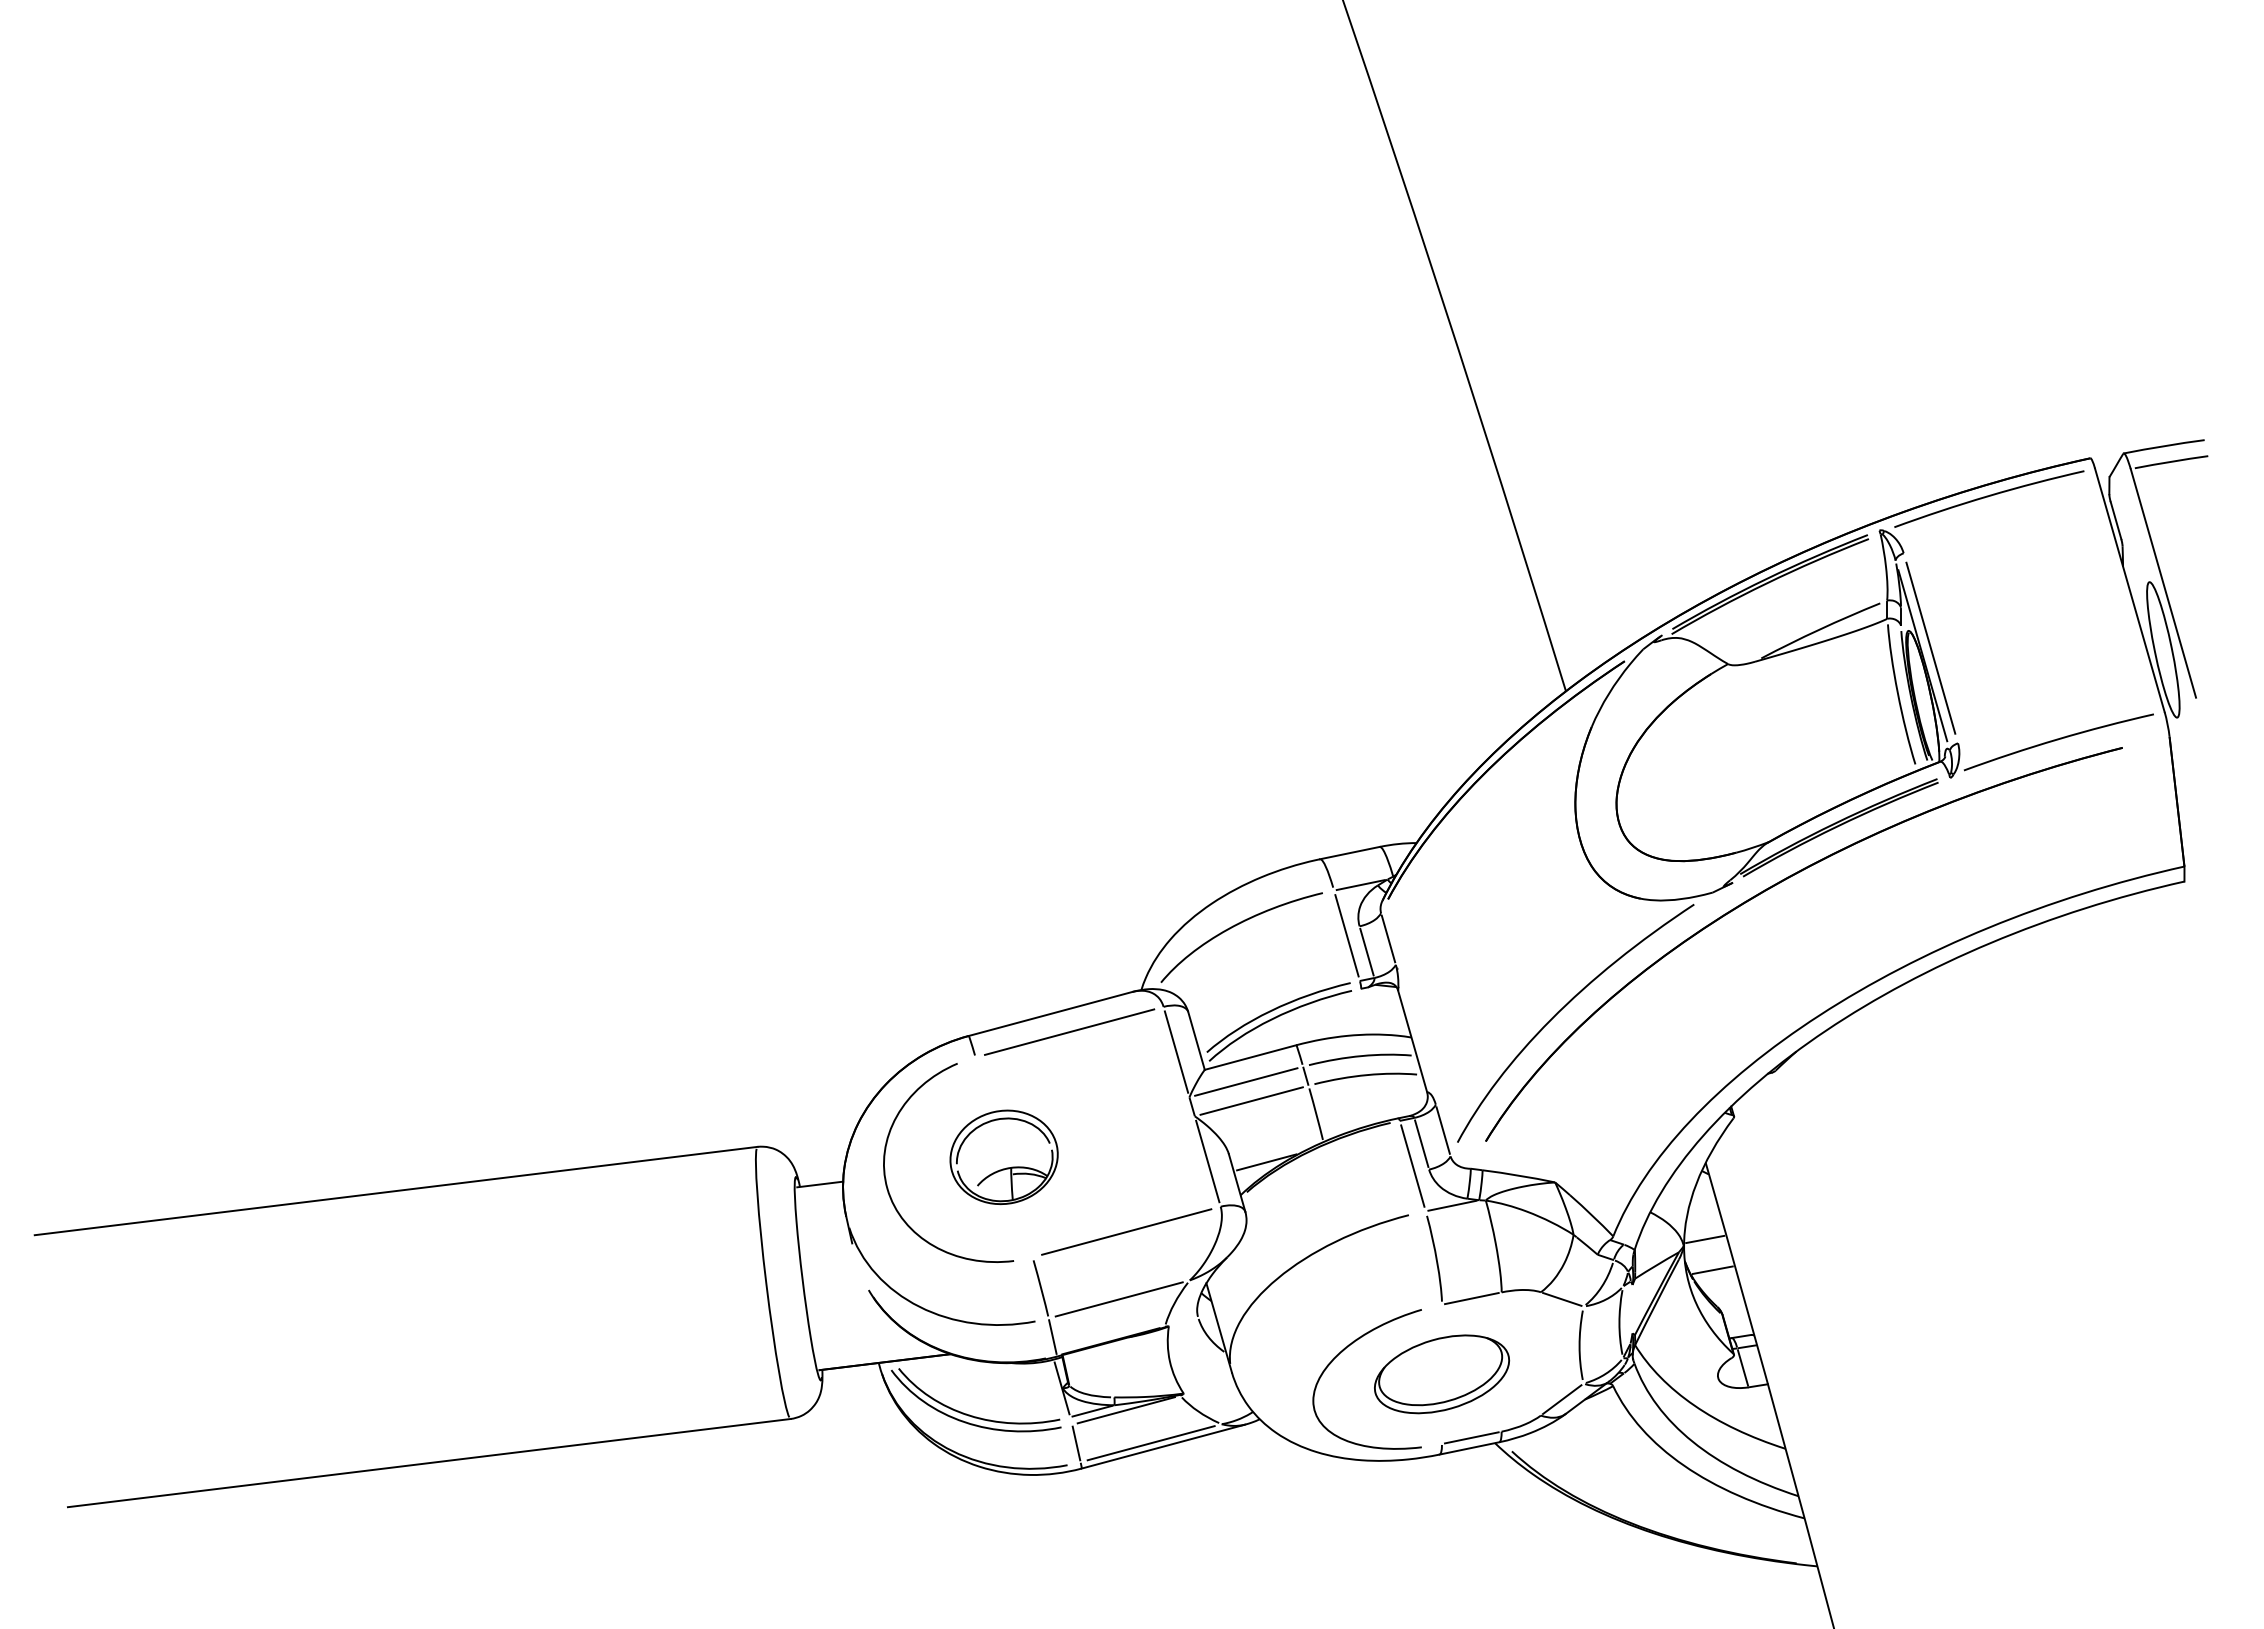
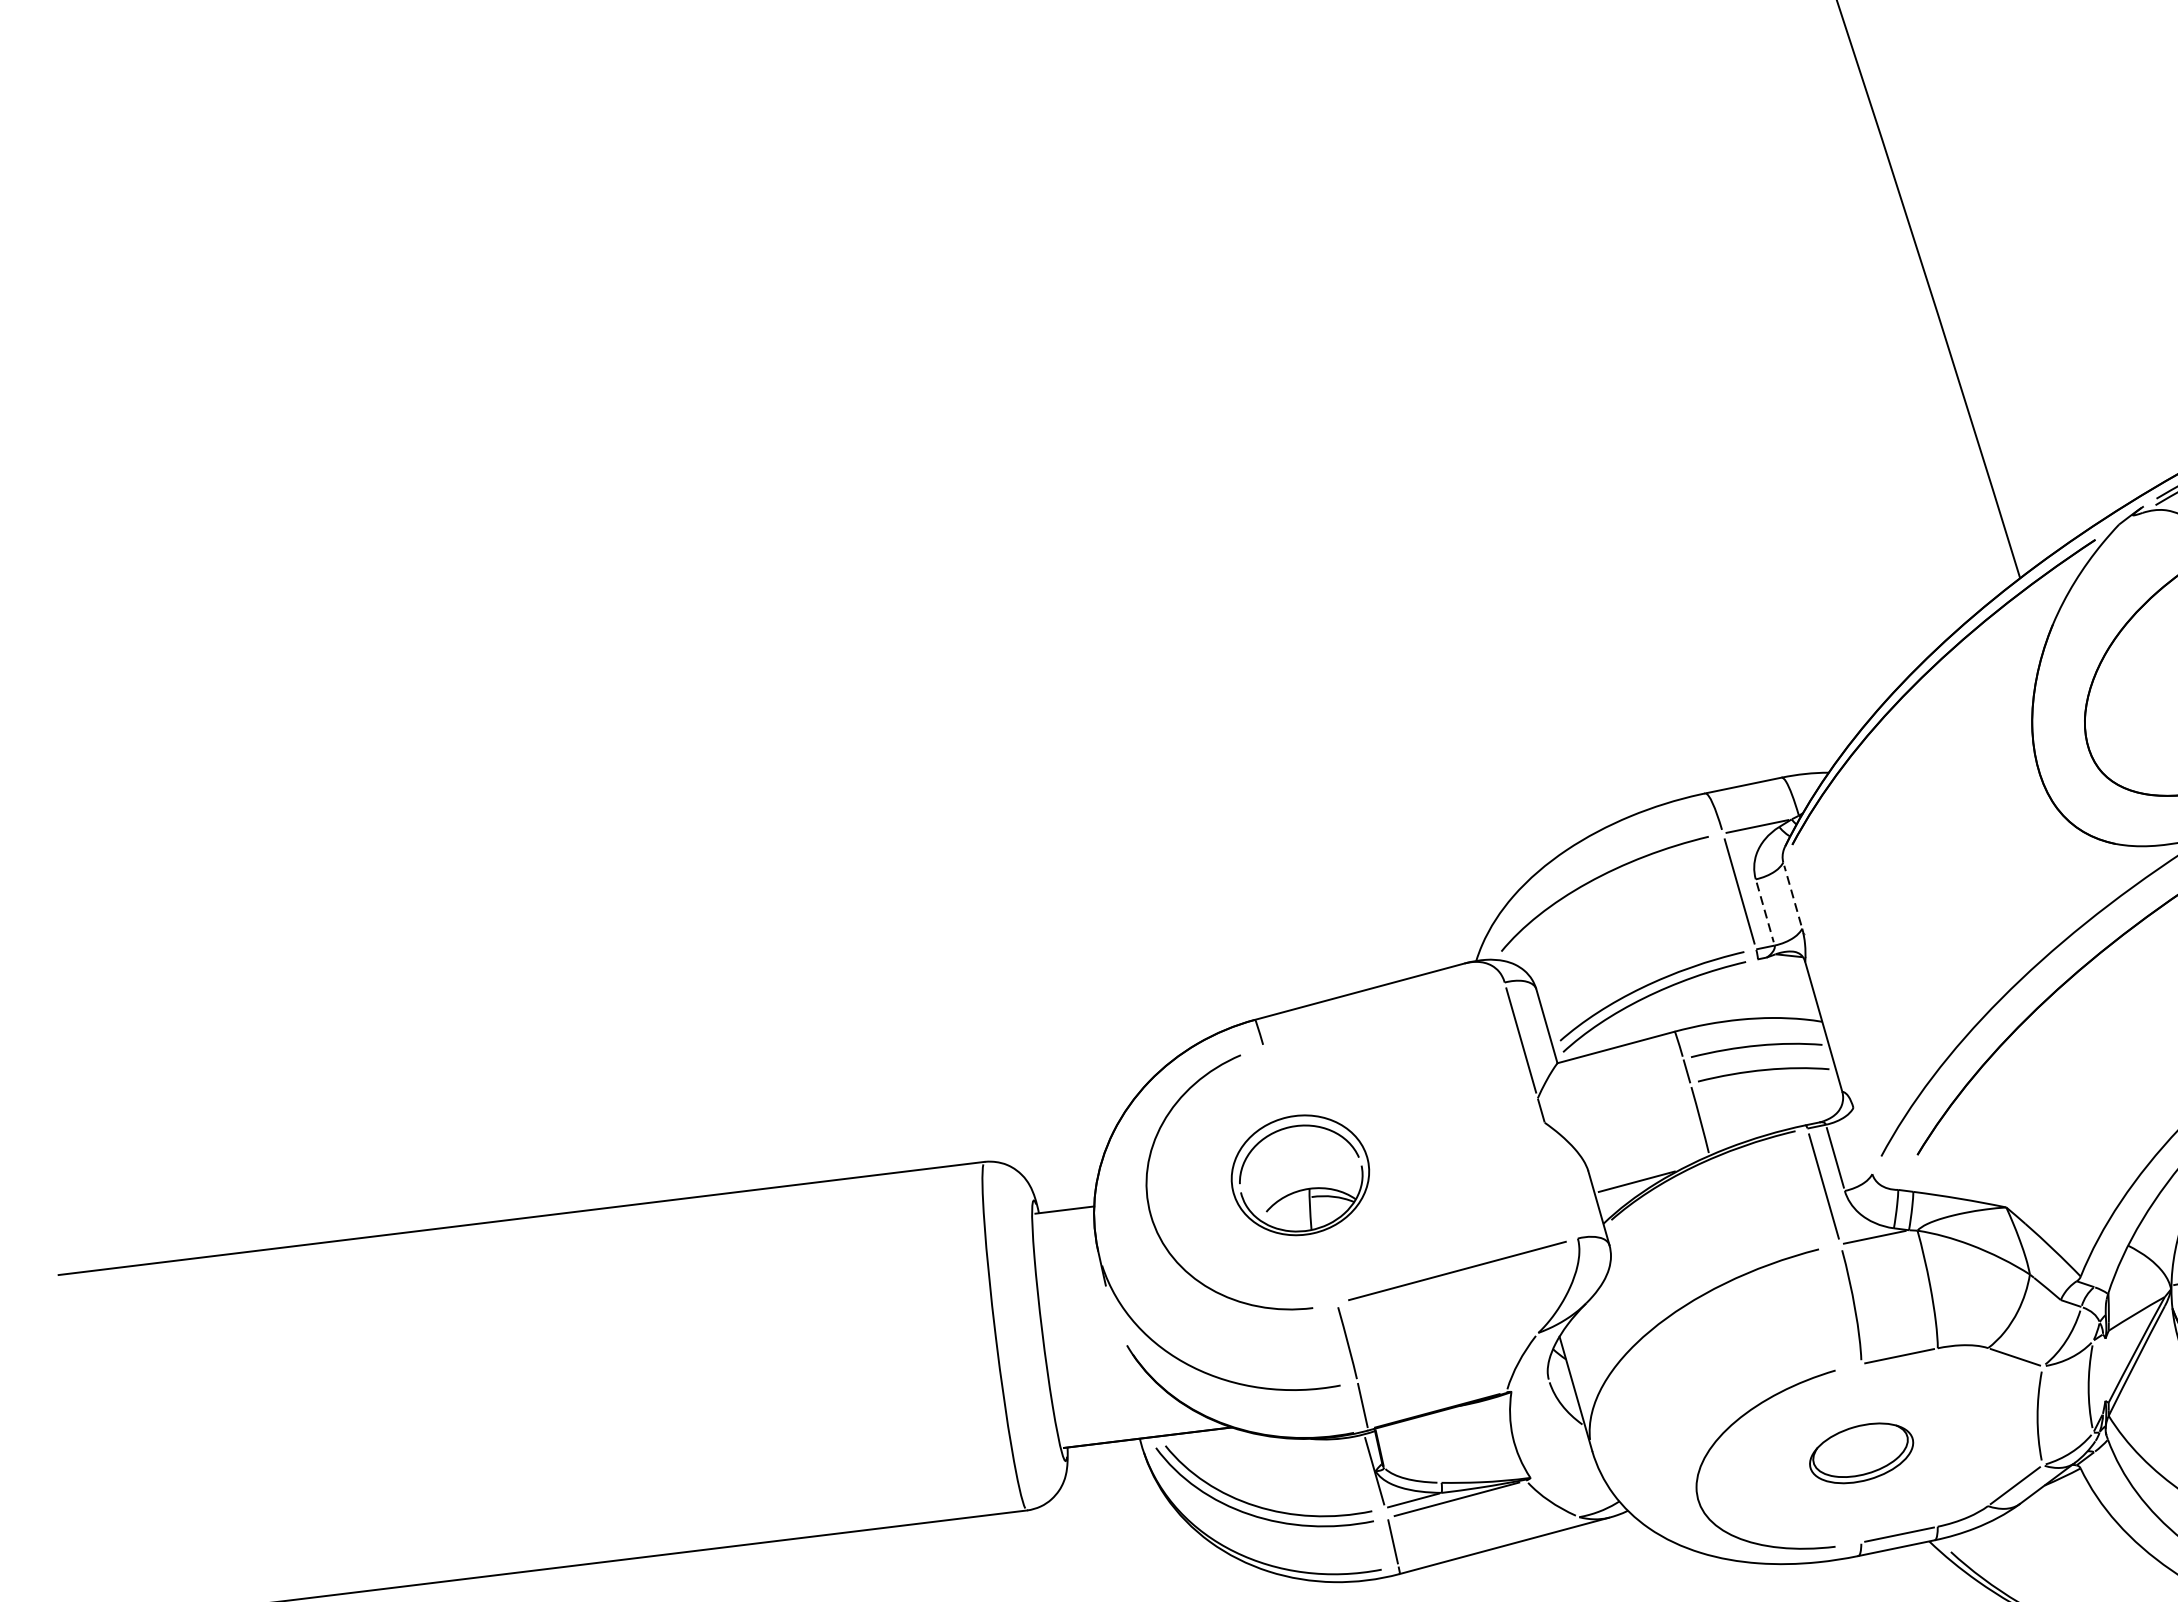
line: (1388, 938) -> (1792, 894), solid -> dashed
line: (1367, 952) -> (1765, 912), solid -> dashed
line: (1069, 1031) -> (1384, 1014), removed
line: (1246, 1081) -> (1610, 1078), removed
line: (1251, 1100) -> (1617, 1102), removed
line: (1442, 1130) -> (1861, 1140), removed
line: (1207, 1161) -> (1560, 1180), removed
line: (1118, 1299) -> (1446, 1357), removed
part: (1442, 1374) -> (1861, 1453), size x0.6
line: (1150, 1443) -> (1487, 1541), removed

